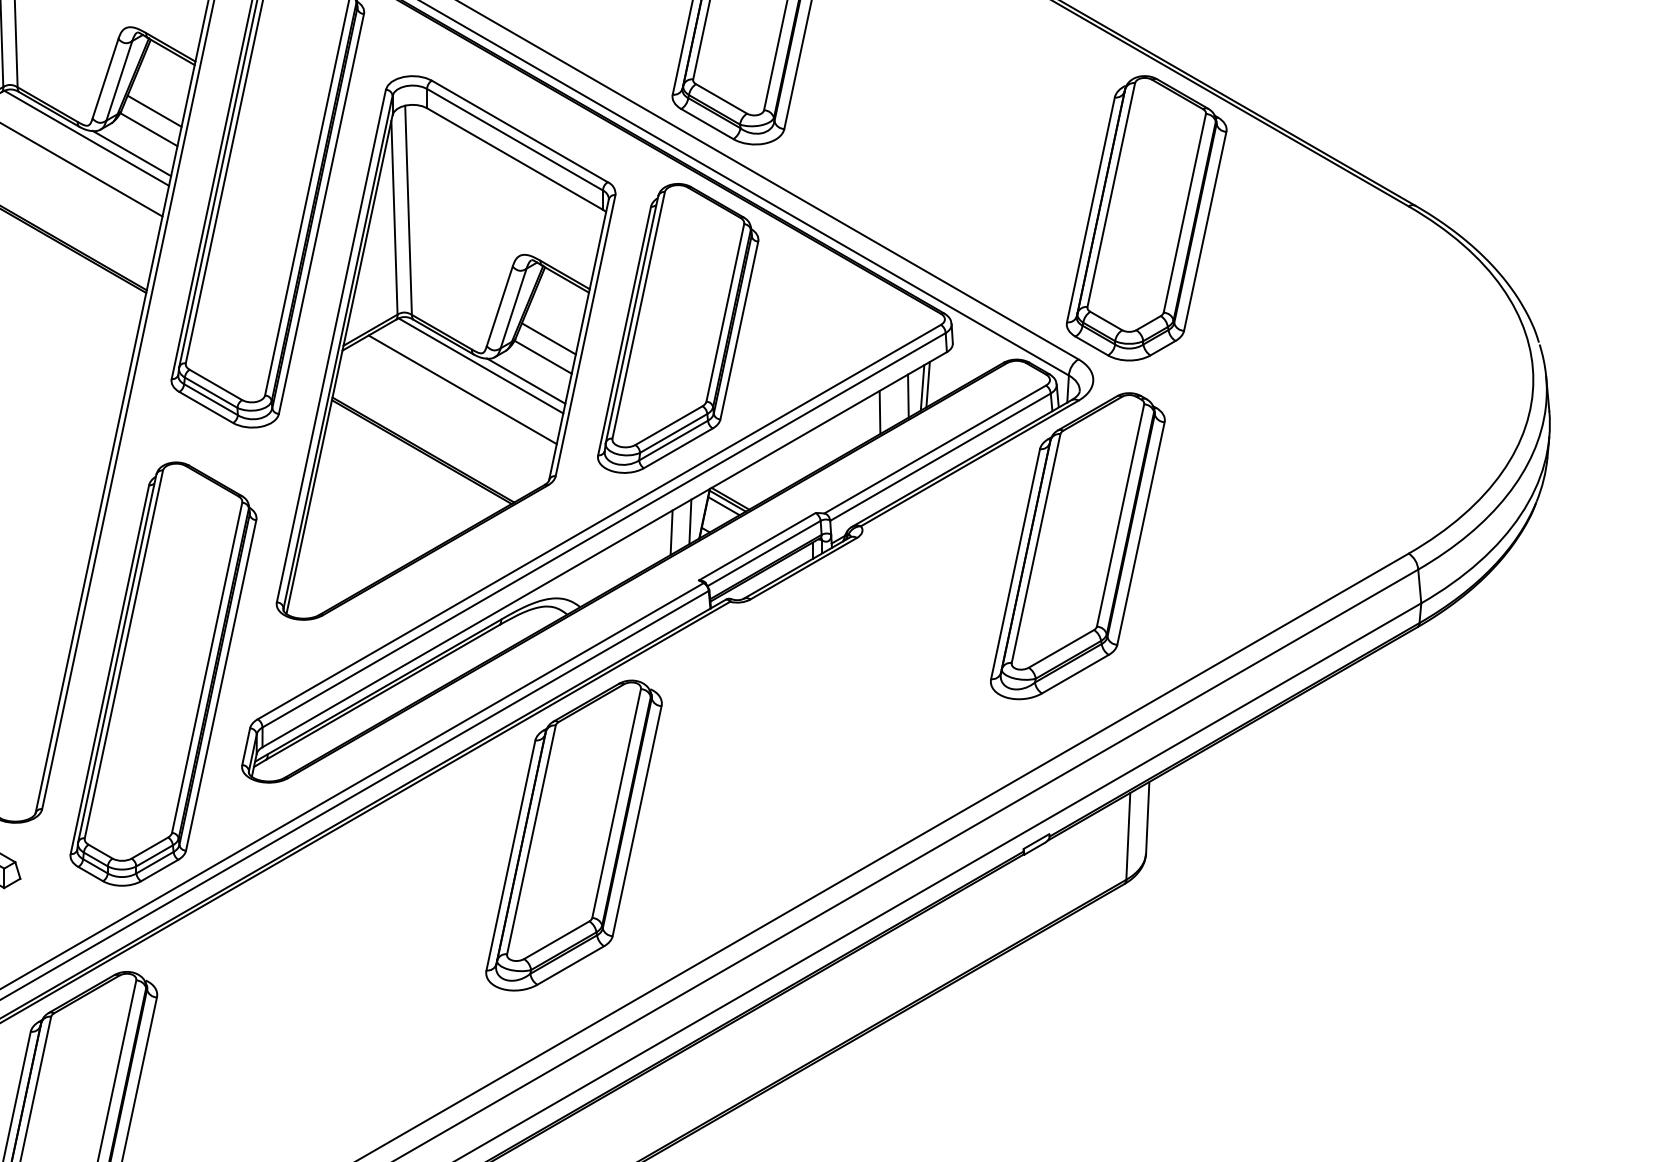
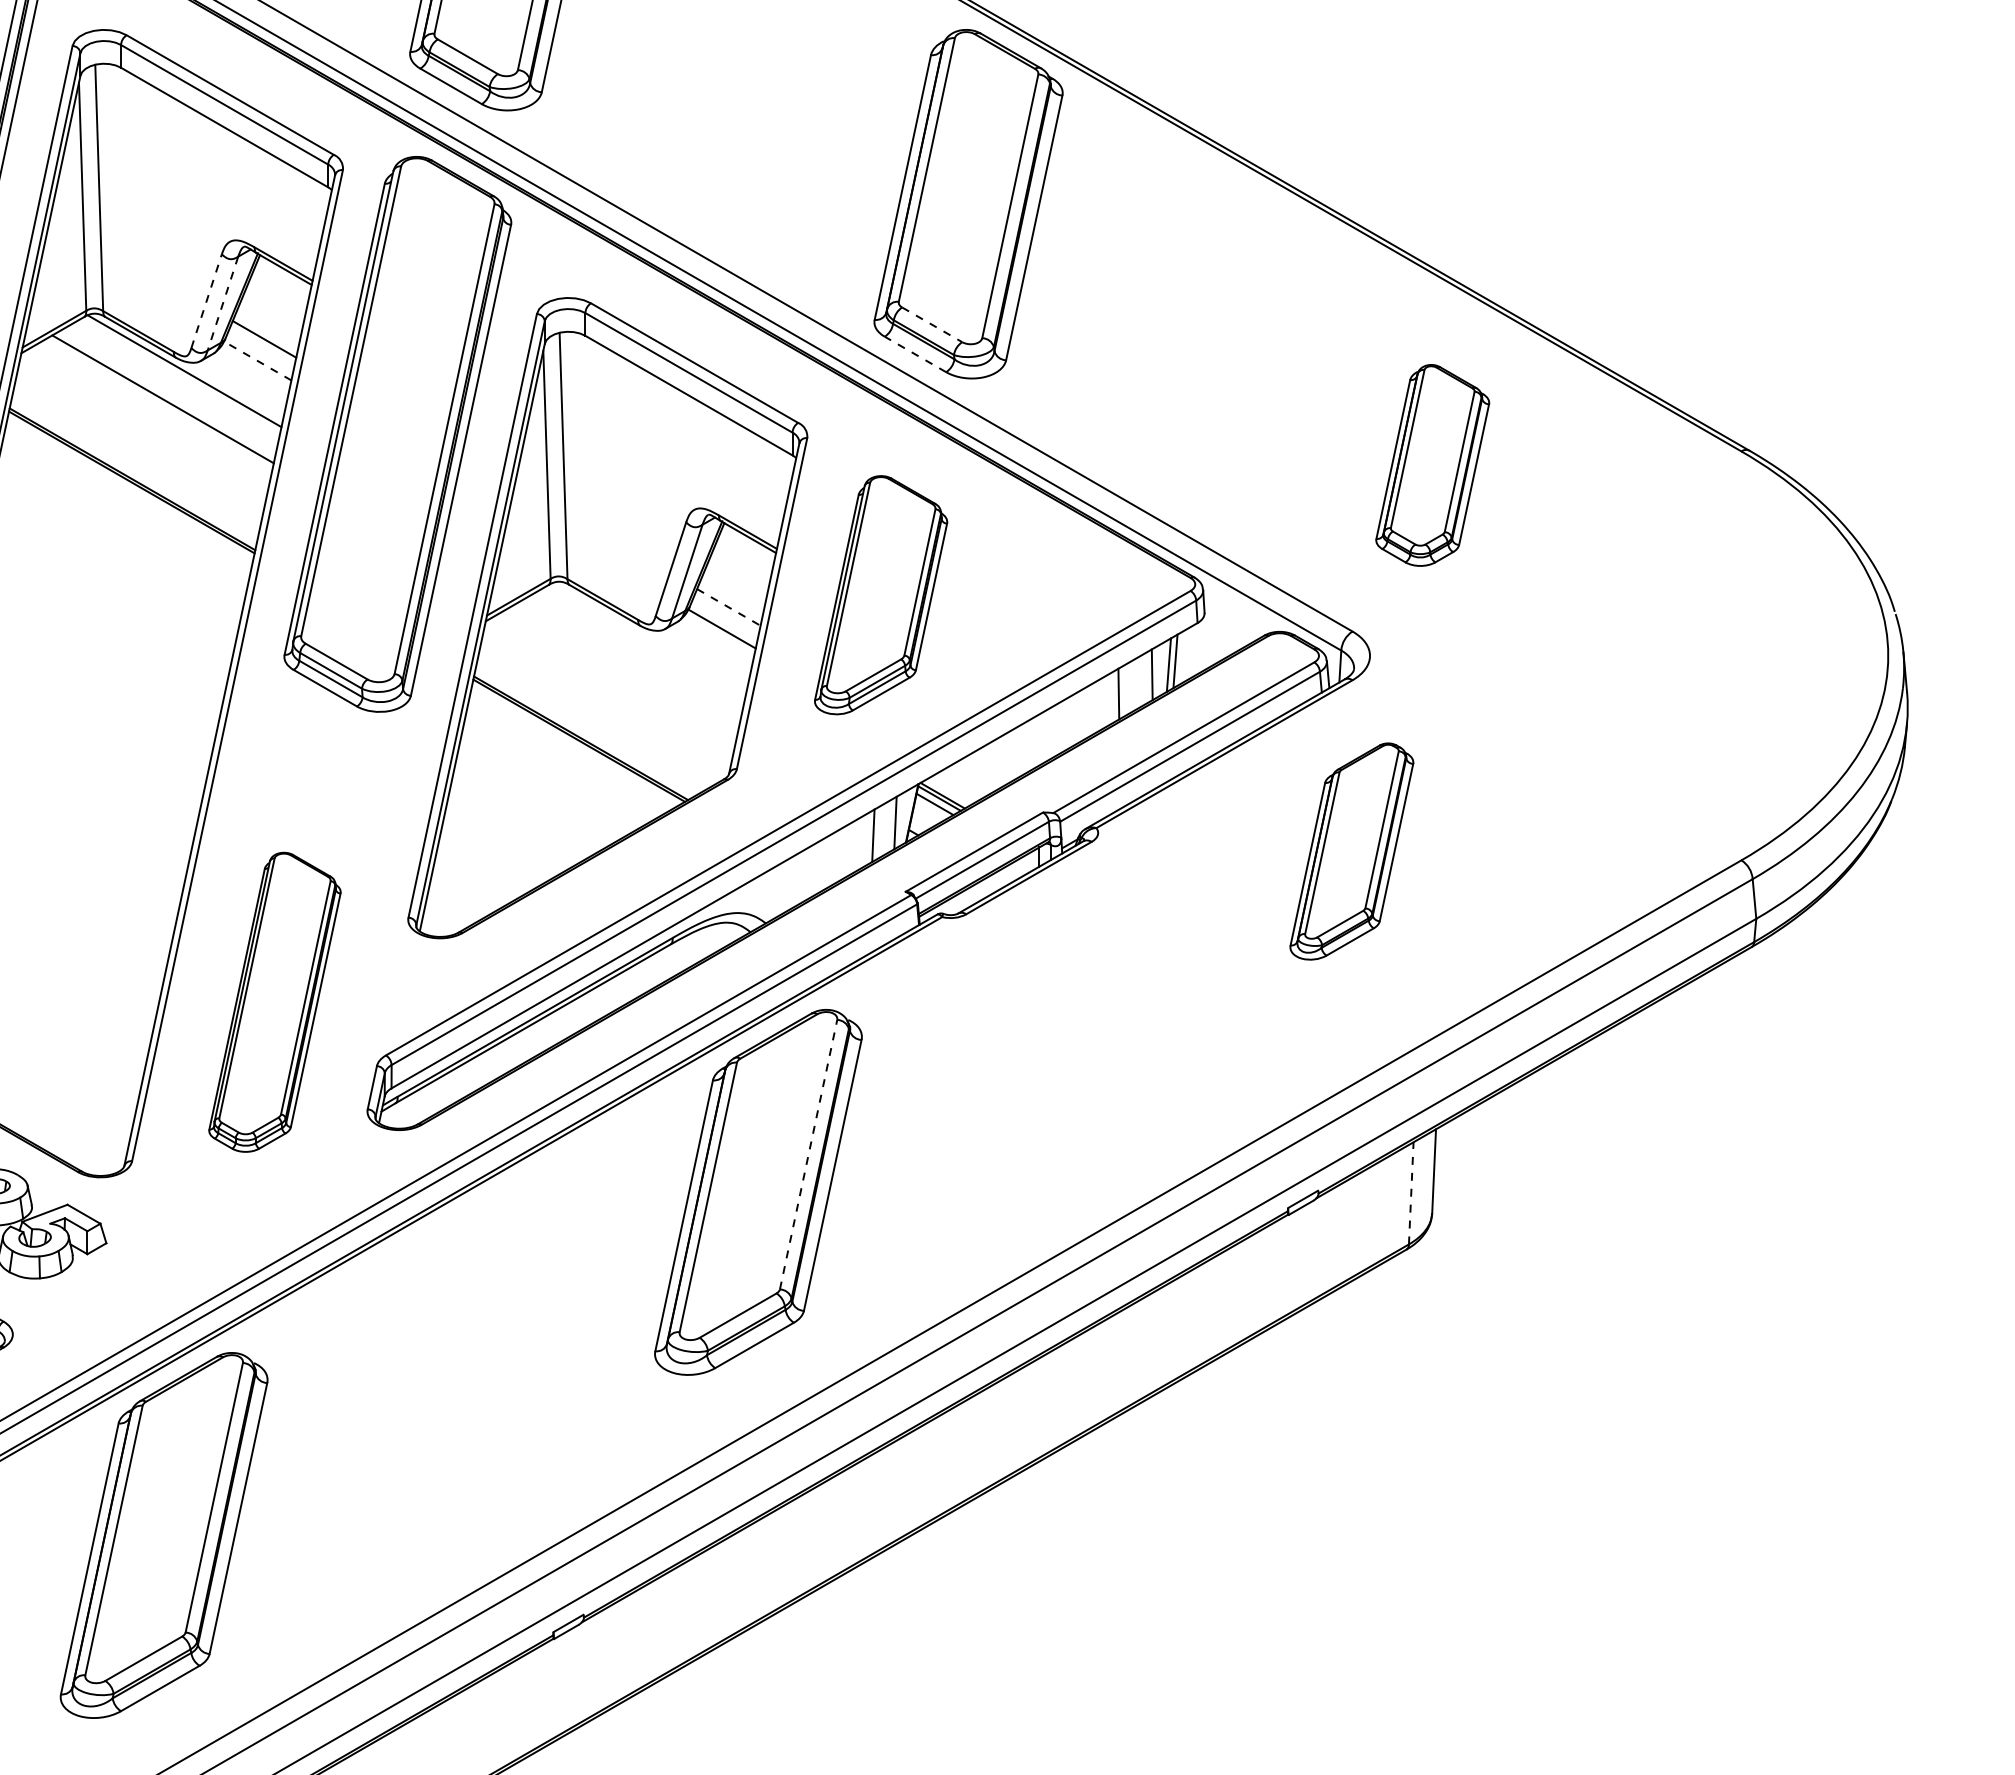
line: (105, 78) -> (206, 300), solid -> dashed
line: (118, 81) -> (222, 304), solid -> dashed
line: (721, 98) -> (932, 324), solid -> dashed
line: (707, 124) -> (915, 354), solid -> dashed
line: (148, 129) -> (257, 360), solid -> dashed
line: (131, 152) -> (237, 388), removed
part: (1146, 218) -> (1432, 465), size x0.6
part: (677, 328) -> (880, 595), size x0.7
line: (548, 338) -> (728, 607), solid -> dashed
line: (480, 366) -> (648, 639), removed
line: (525, 380) -> (701, 656), removed
line: (462, 389) -> (627, 667), removed
part: (1077, 546) -> (1351, 851), size x0.6
part: (163, 674) -> (274, 1002), size x0.6
line: (616, 803) -> (808, 1154), solid -> dashed
line: (1128, 835) -> (1411, 1192), solid -> dashed

